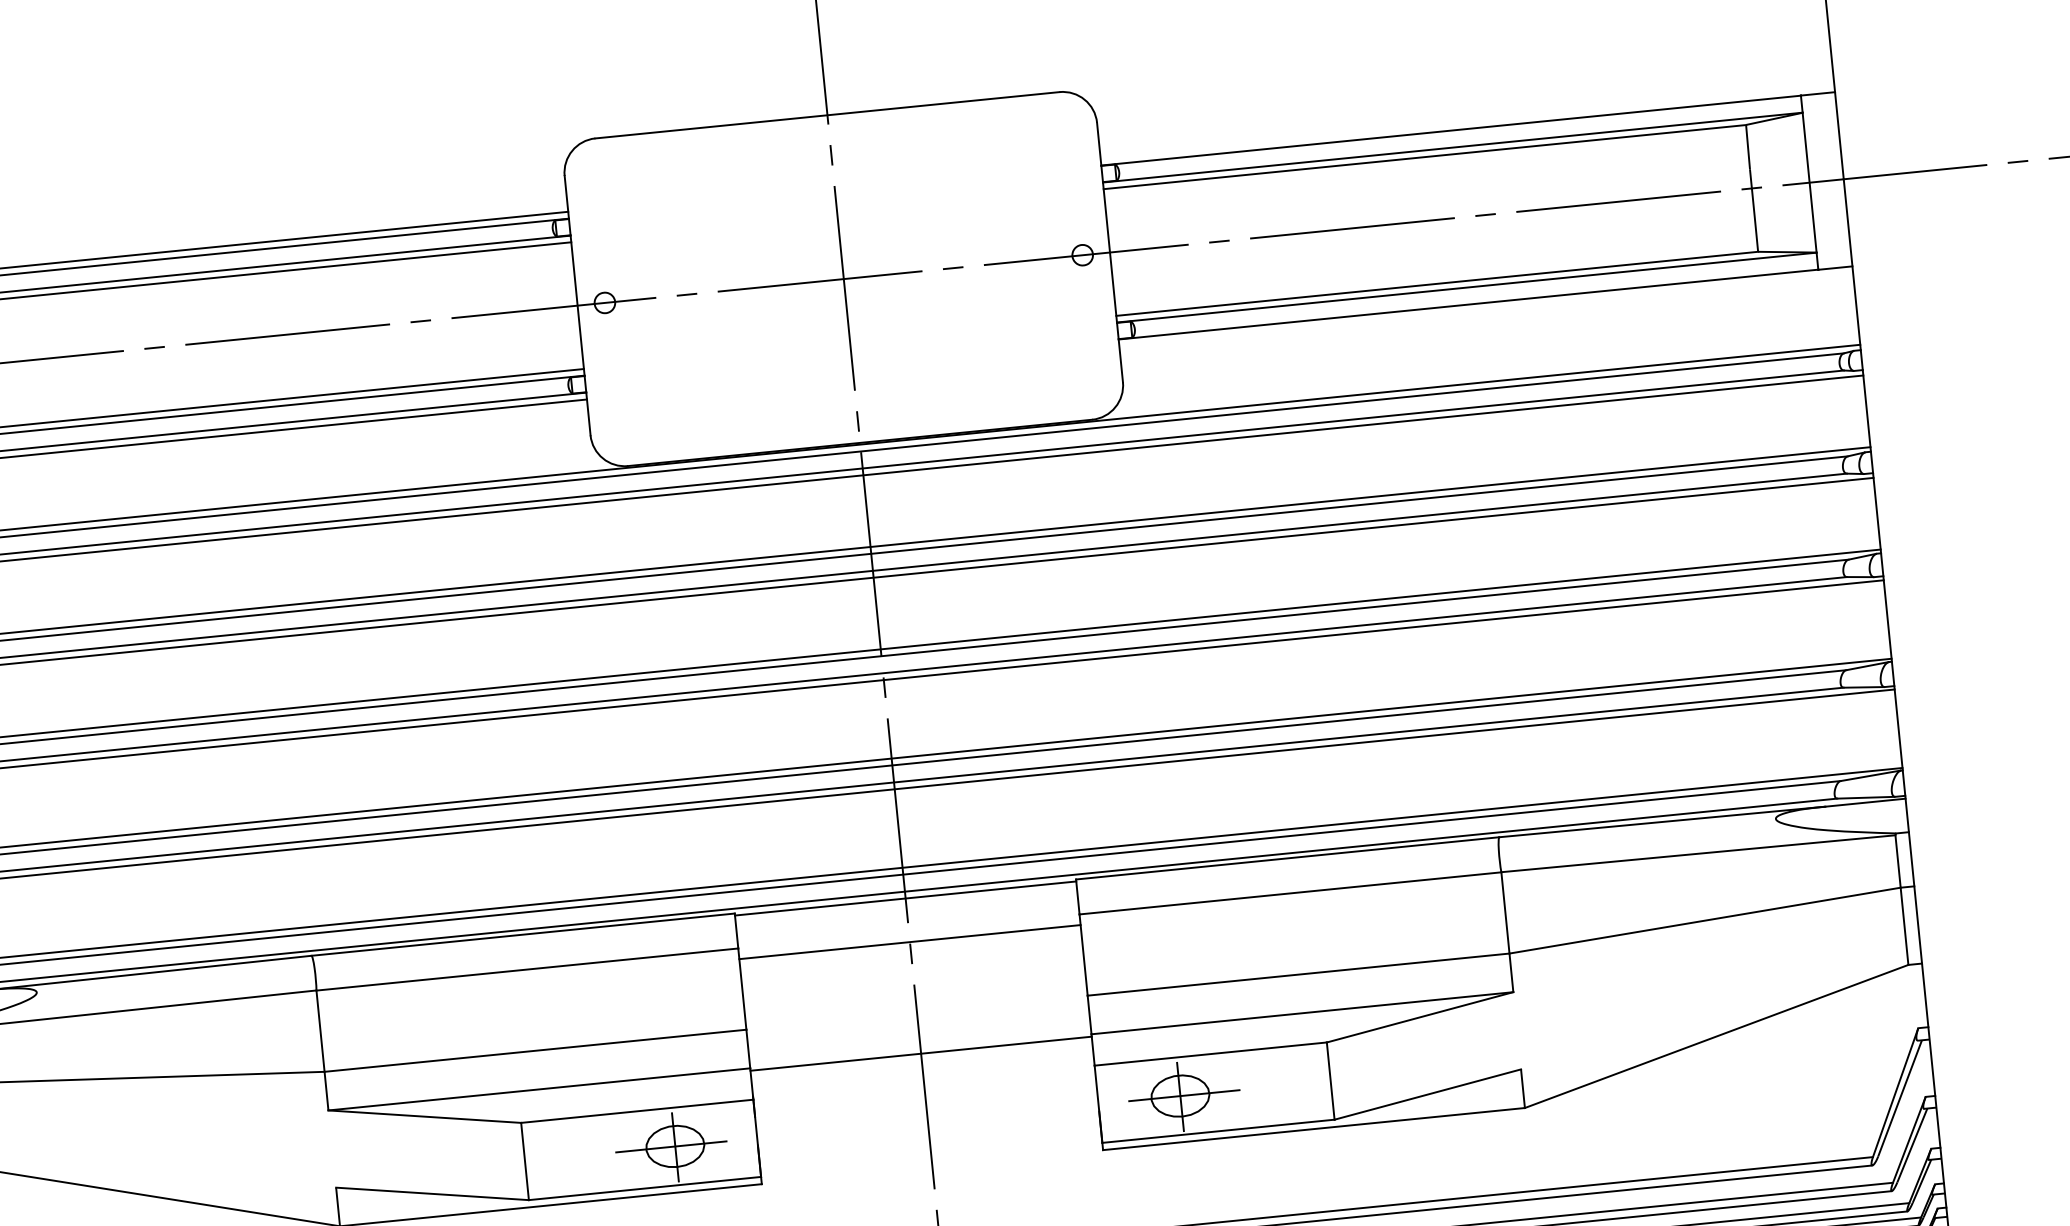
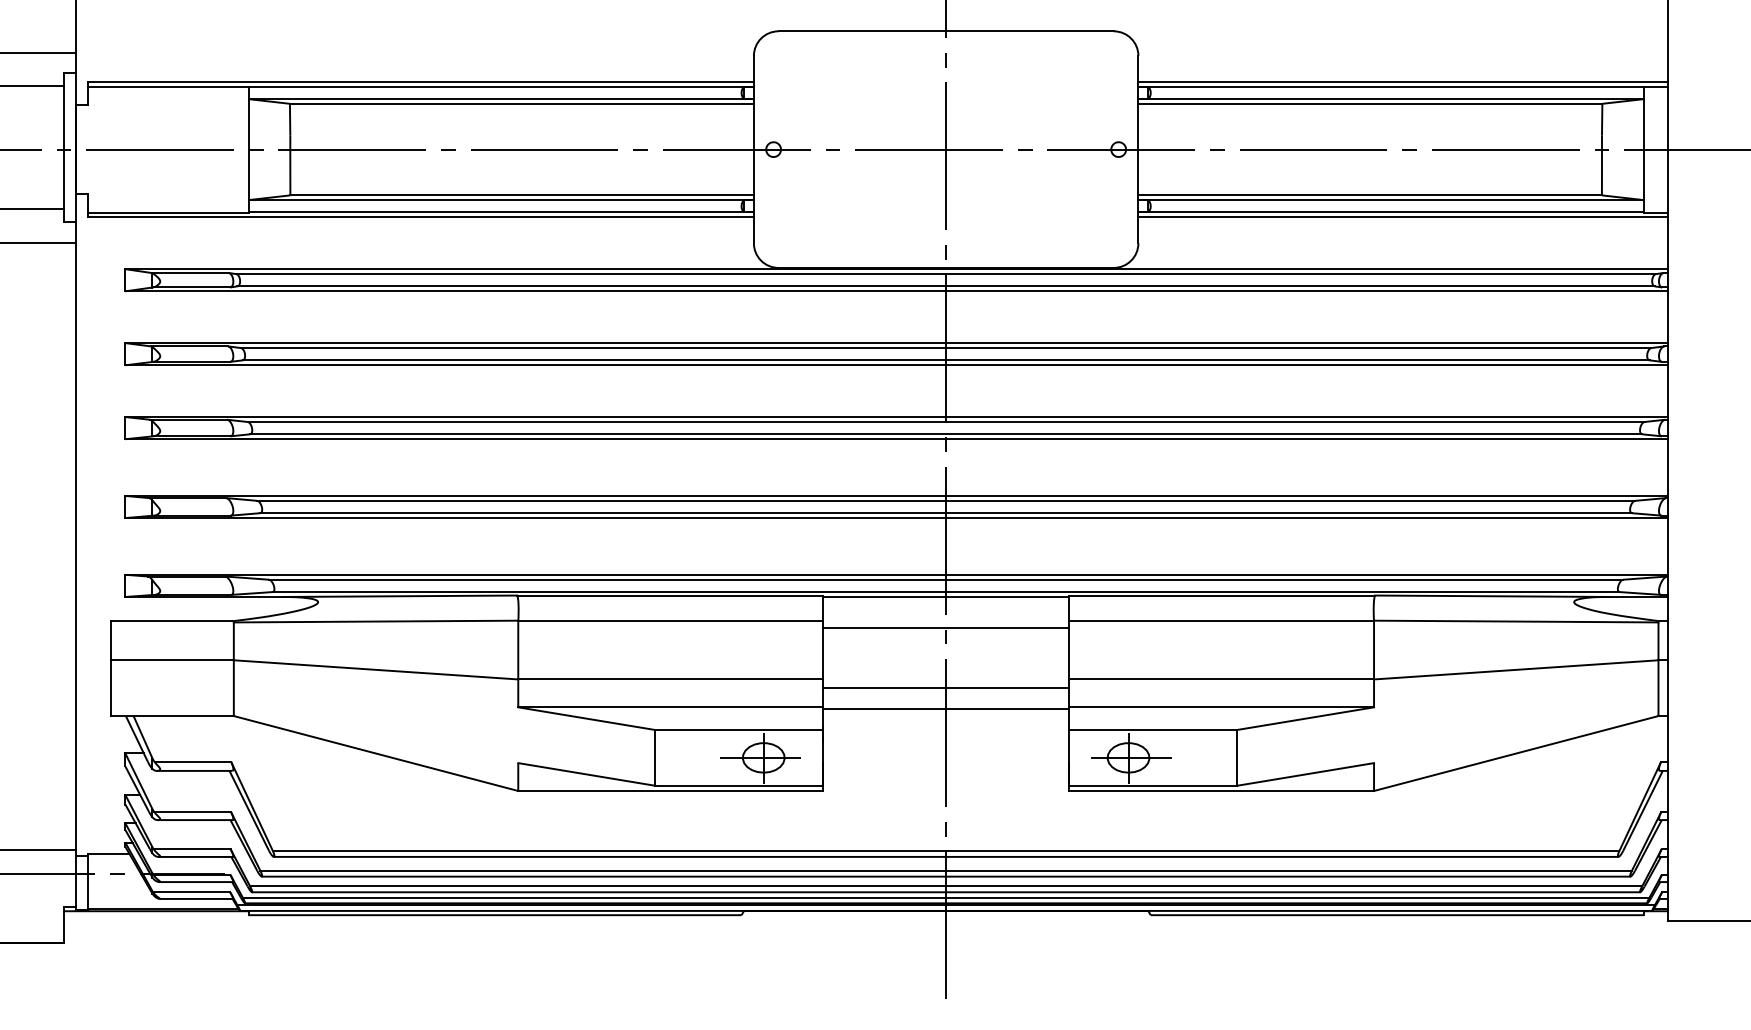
line: (1467, 121) -> (1403, 81), added
line: (1486, 309) -> (1403, 217), added
line: (917, 1025) -> (945, 688), added

